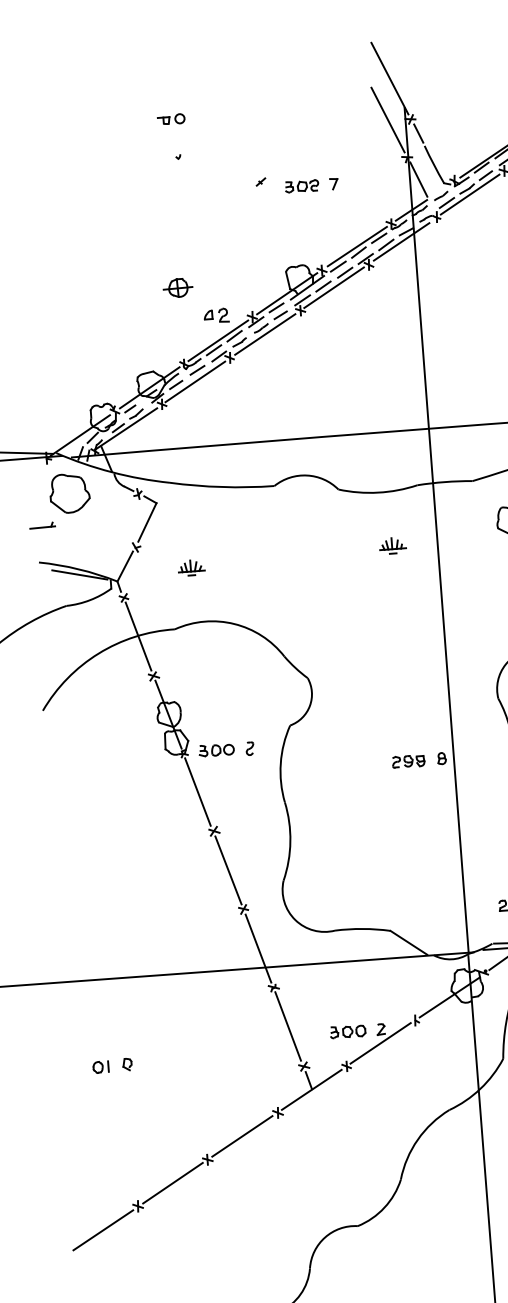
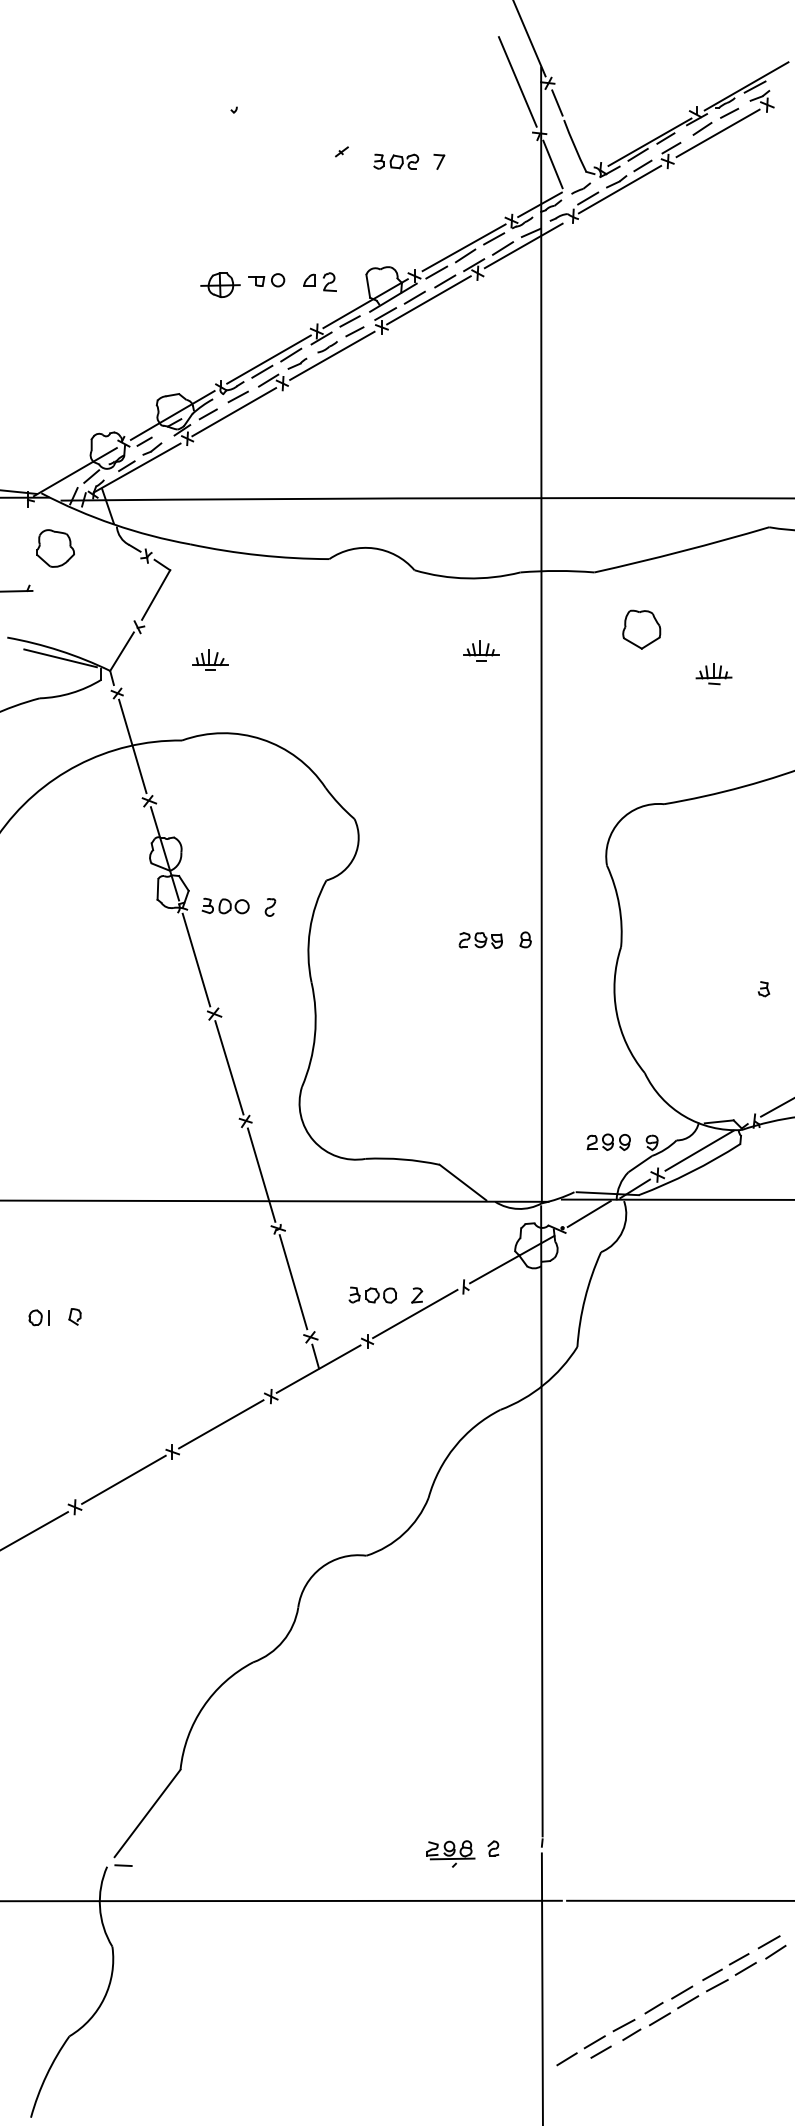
part: (171, 119) -> (266, 280), moved
part: (216, 315) -> (319, 281), moved
part: (69, 493) -> (55, 548), size x0.71

